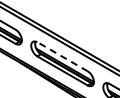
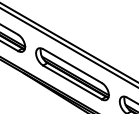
line: (62, 56) -> (72, 65), dashed -> solid

